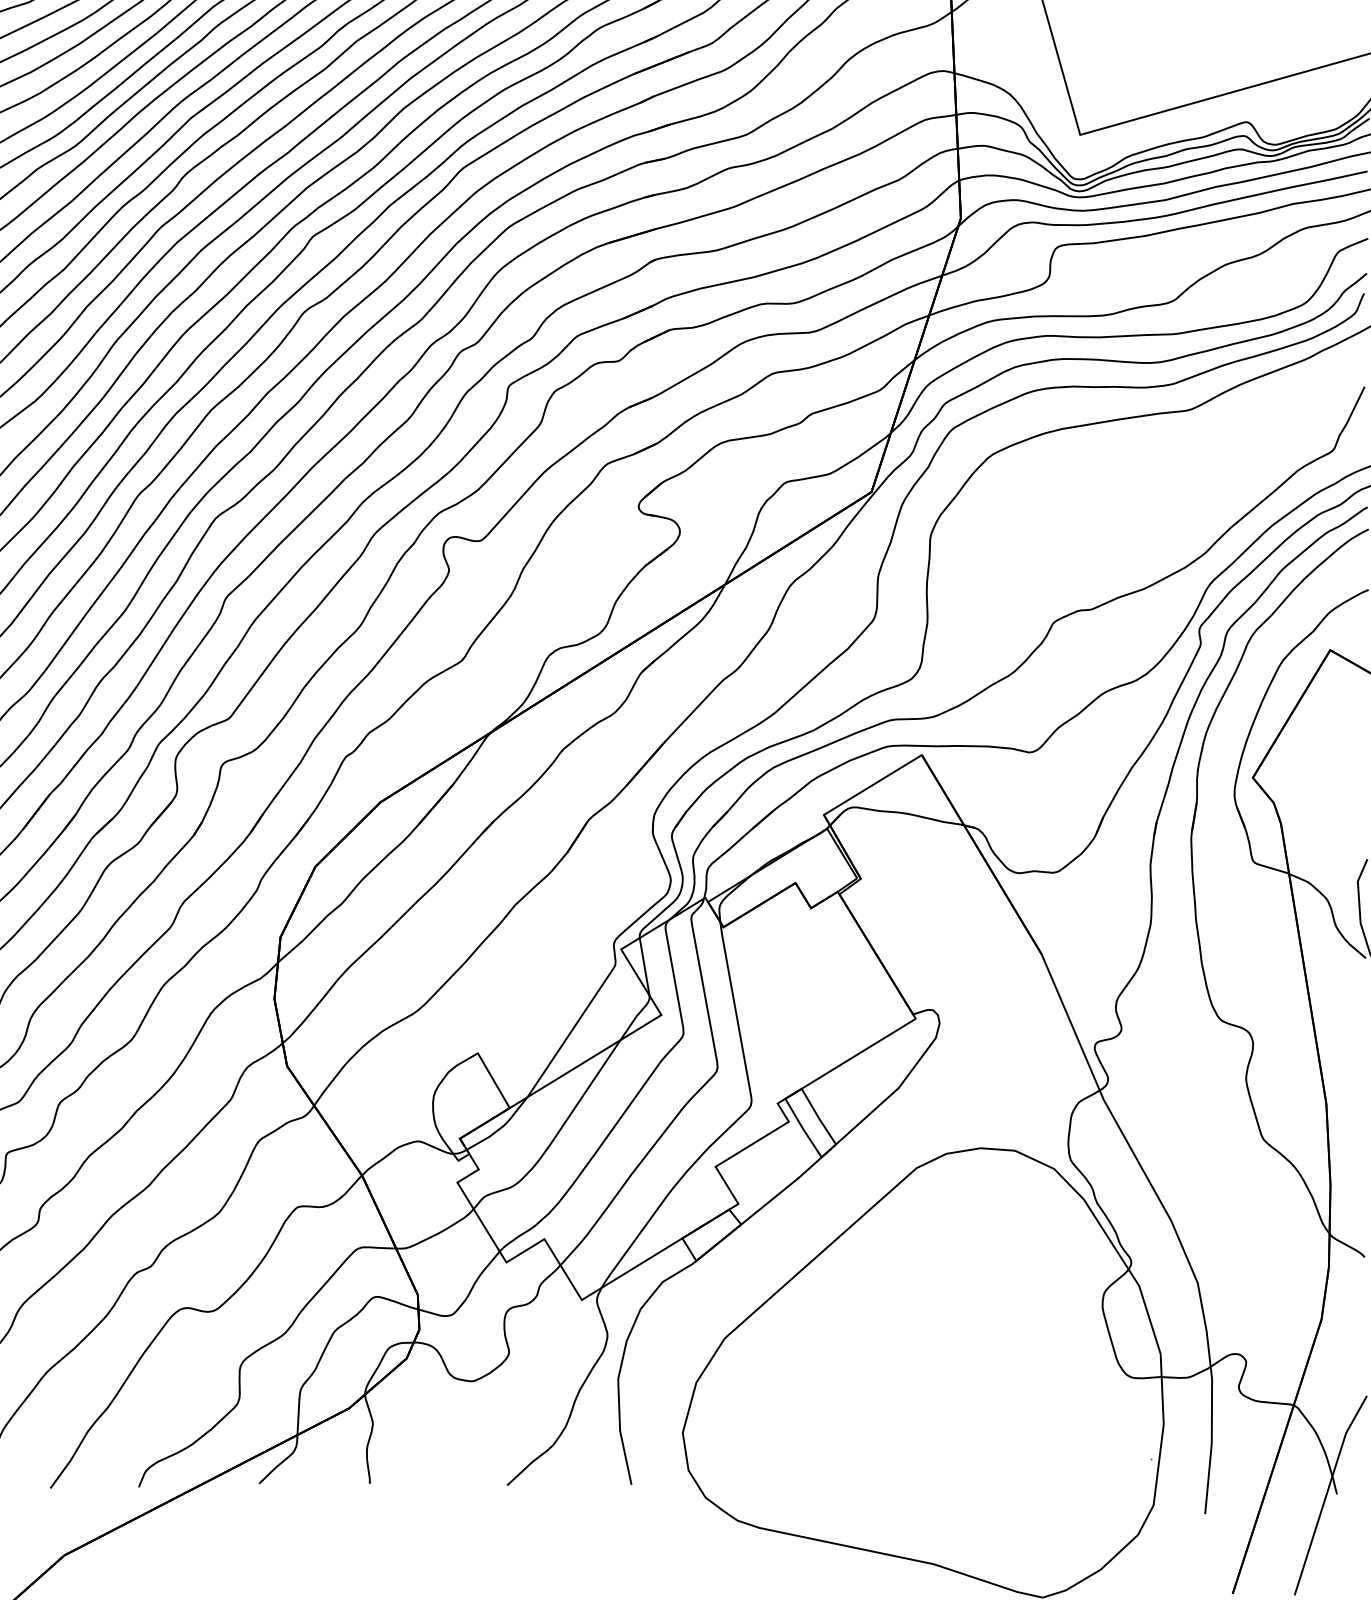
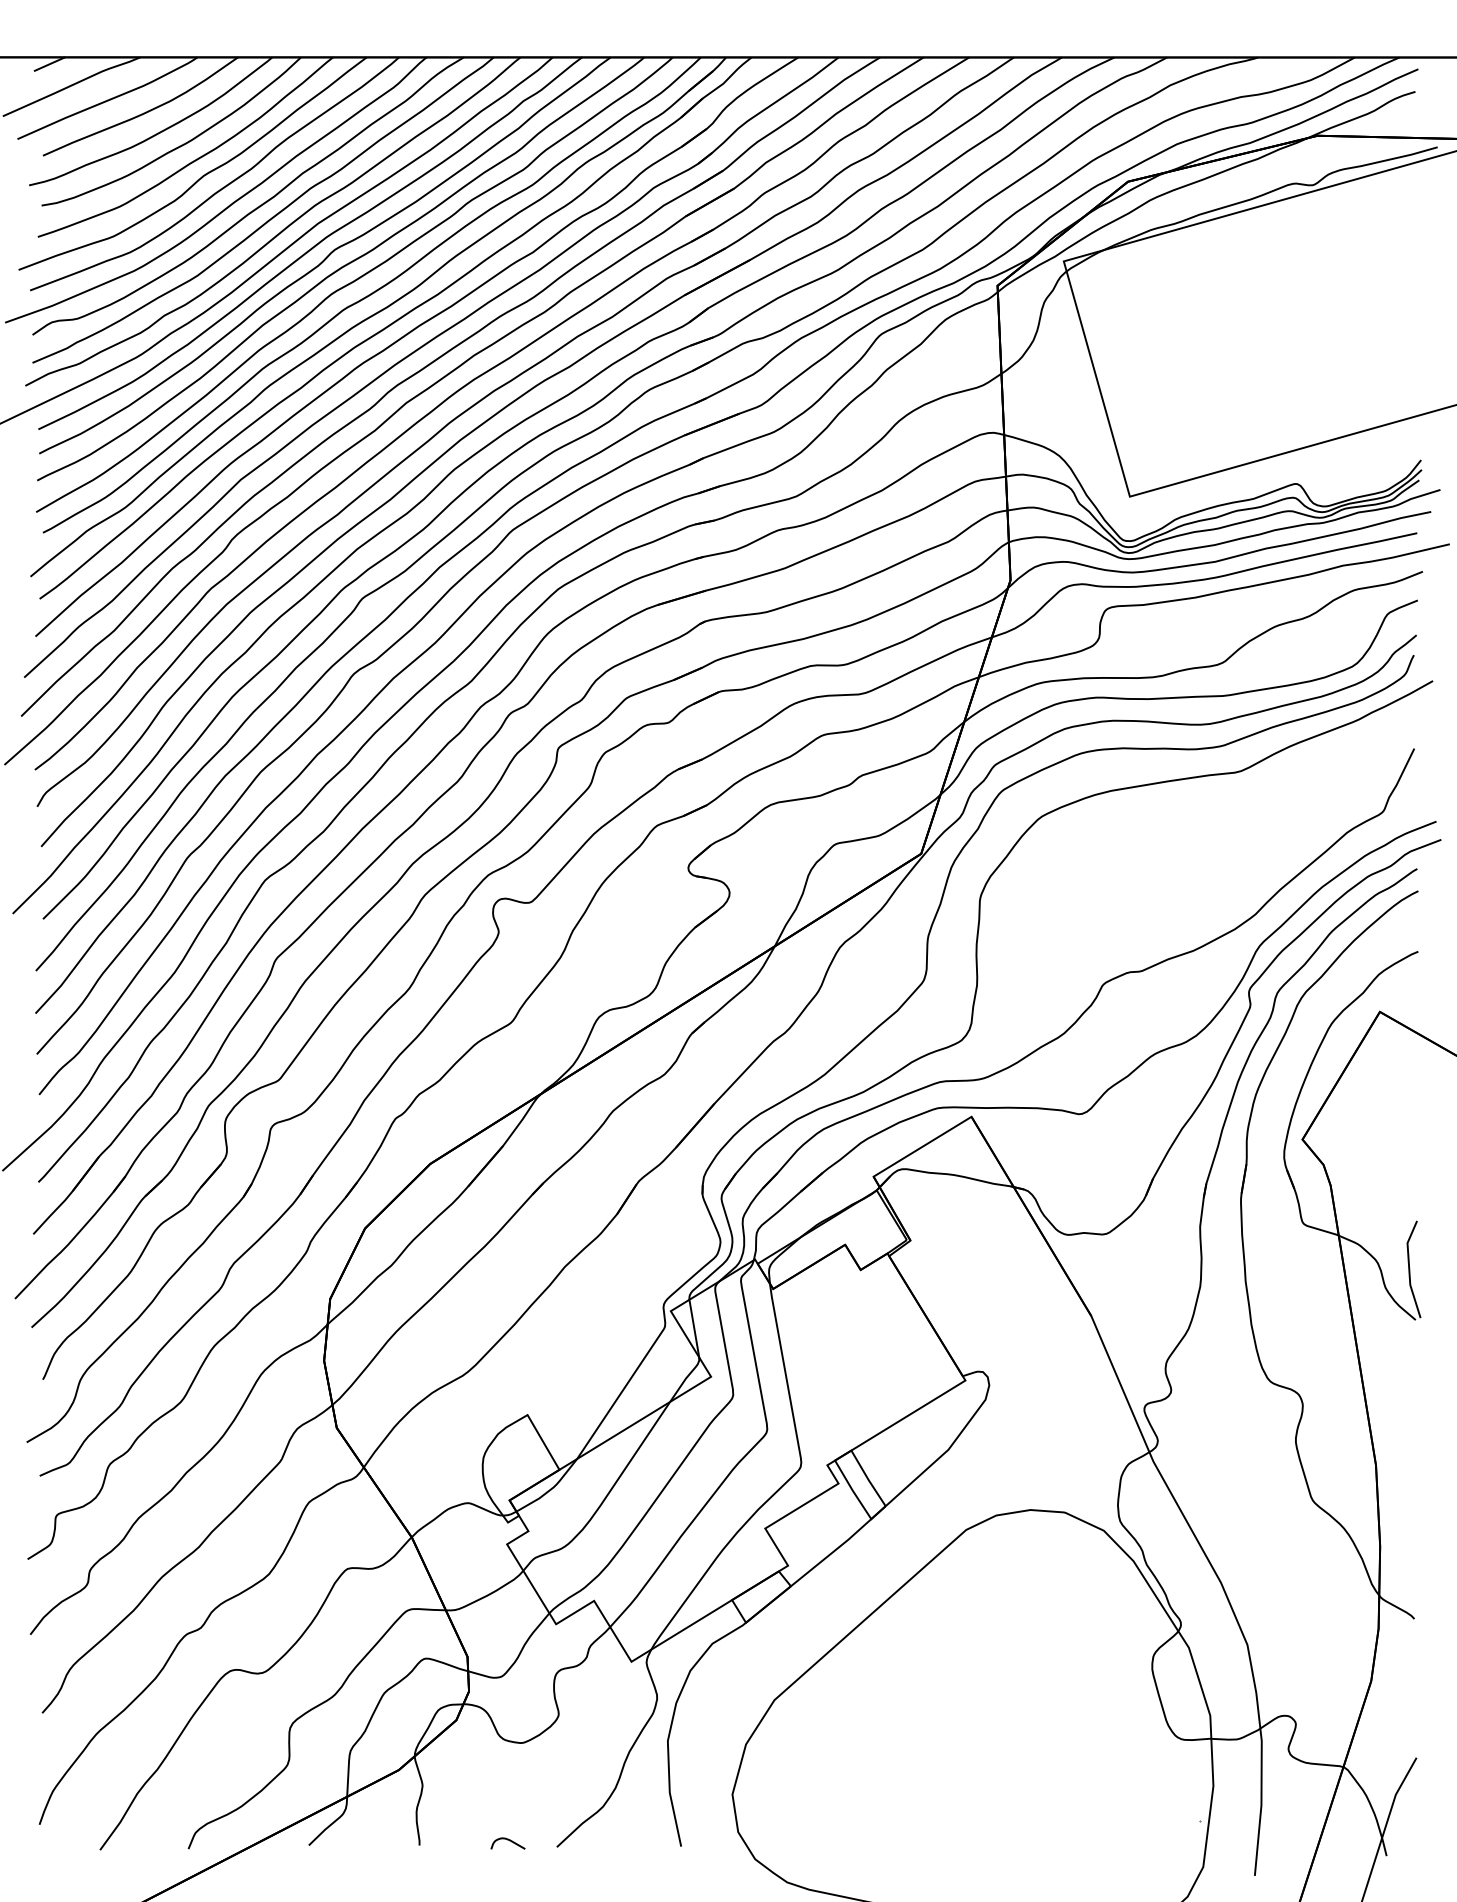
curve: (459, 1479) -> (509, 1841), added

